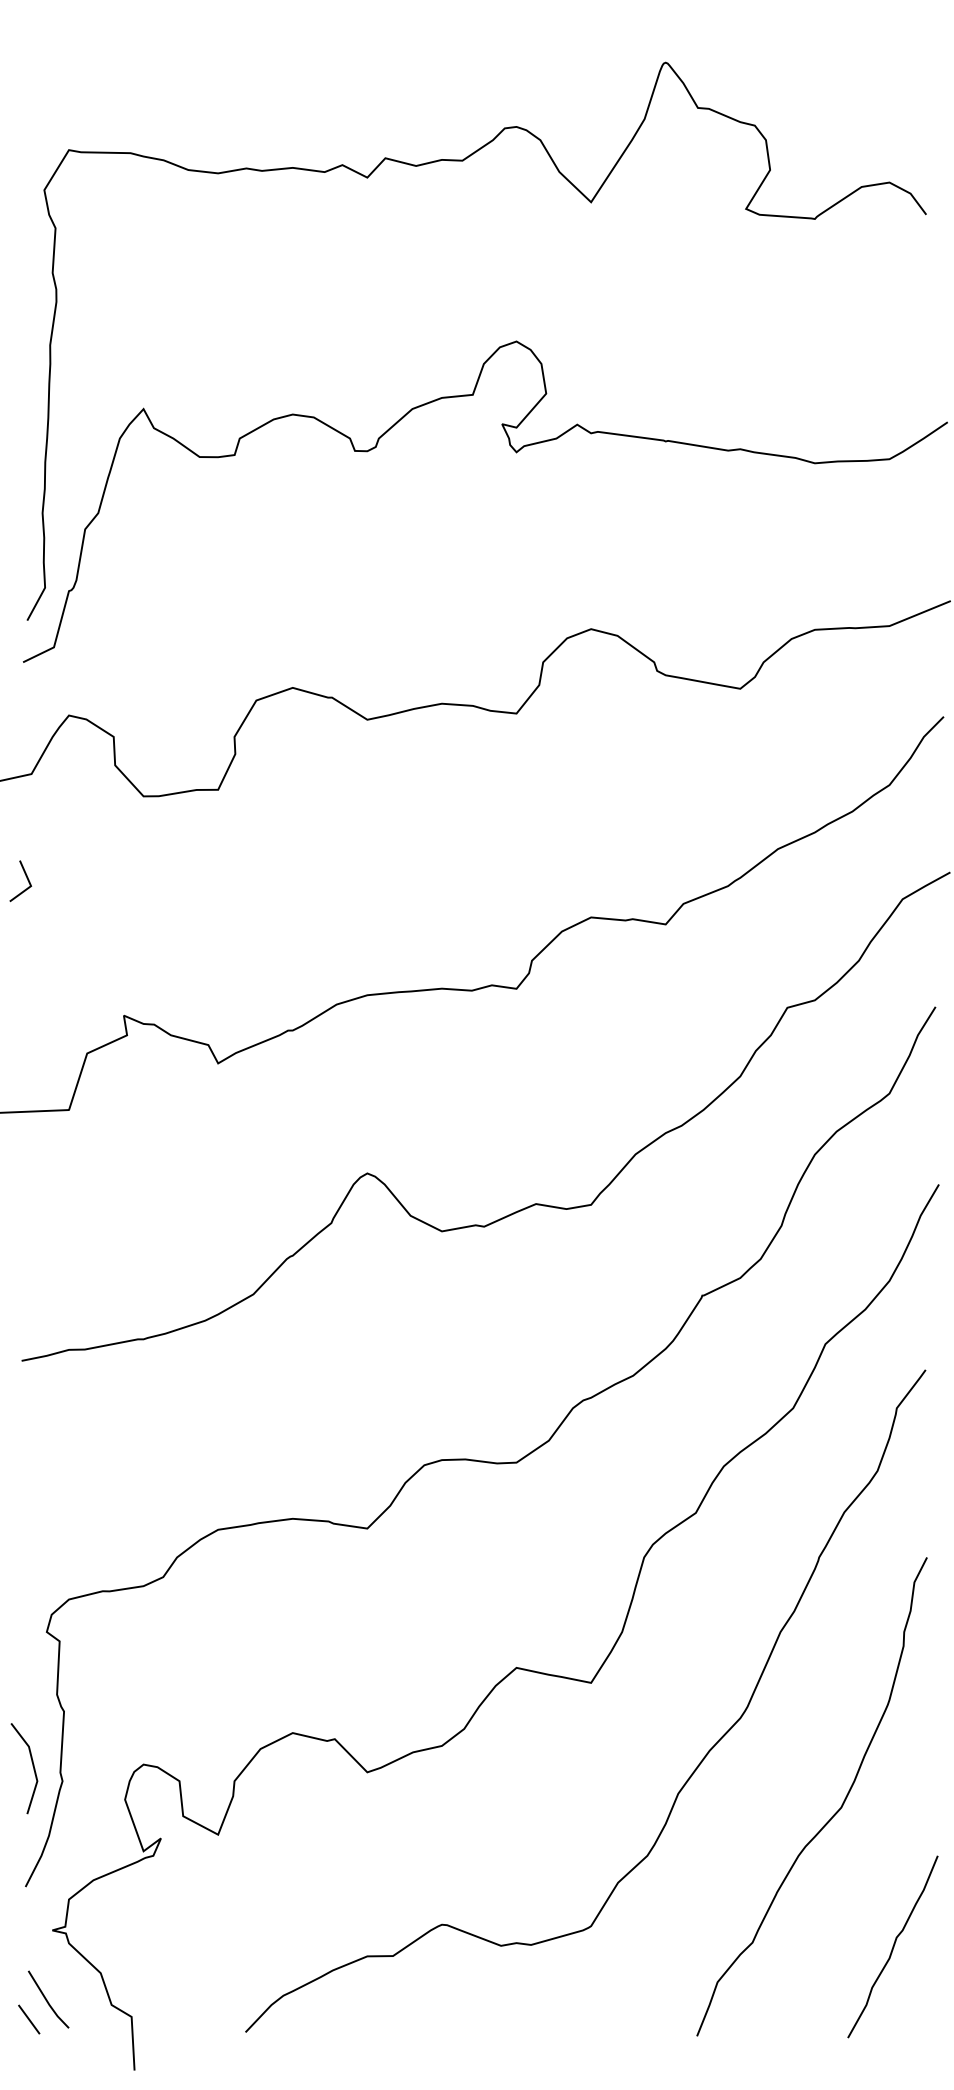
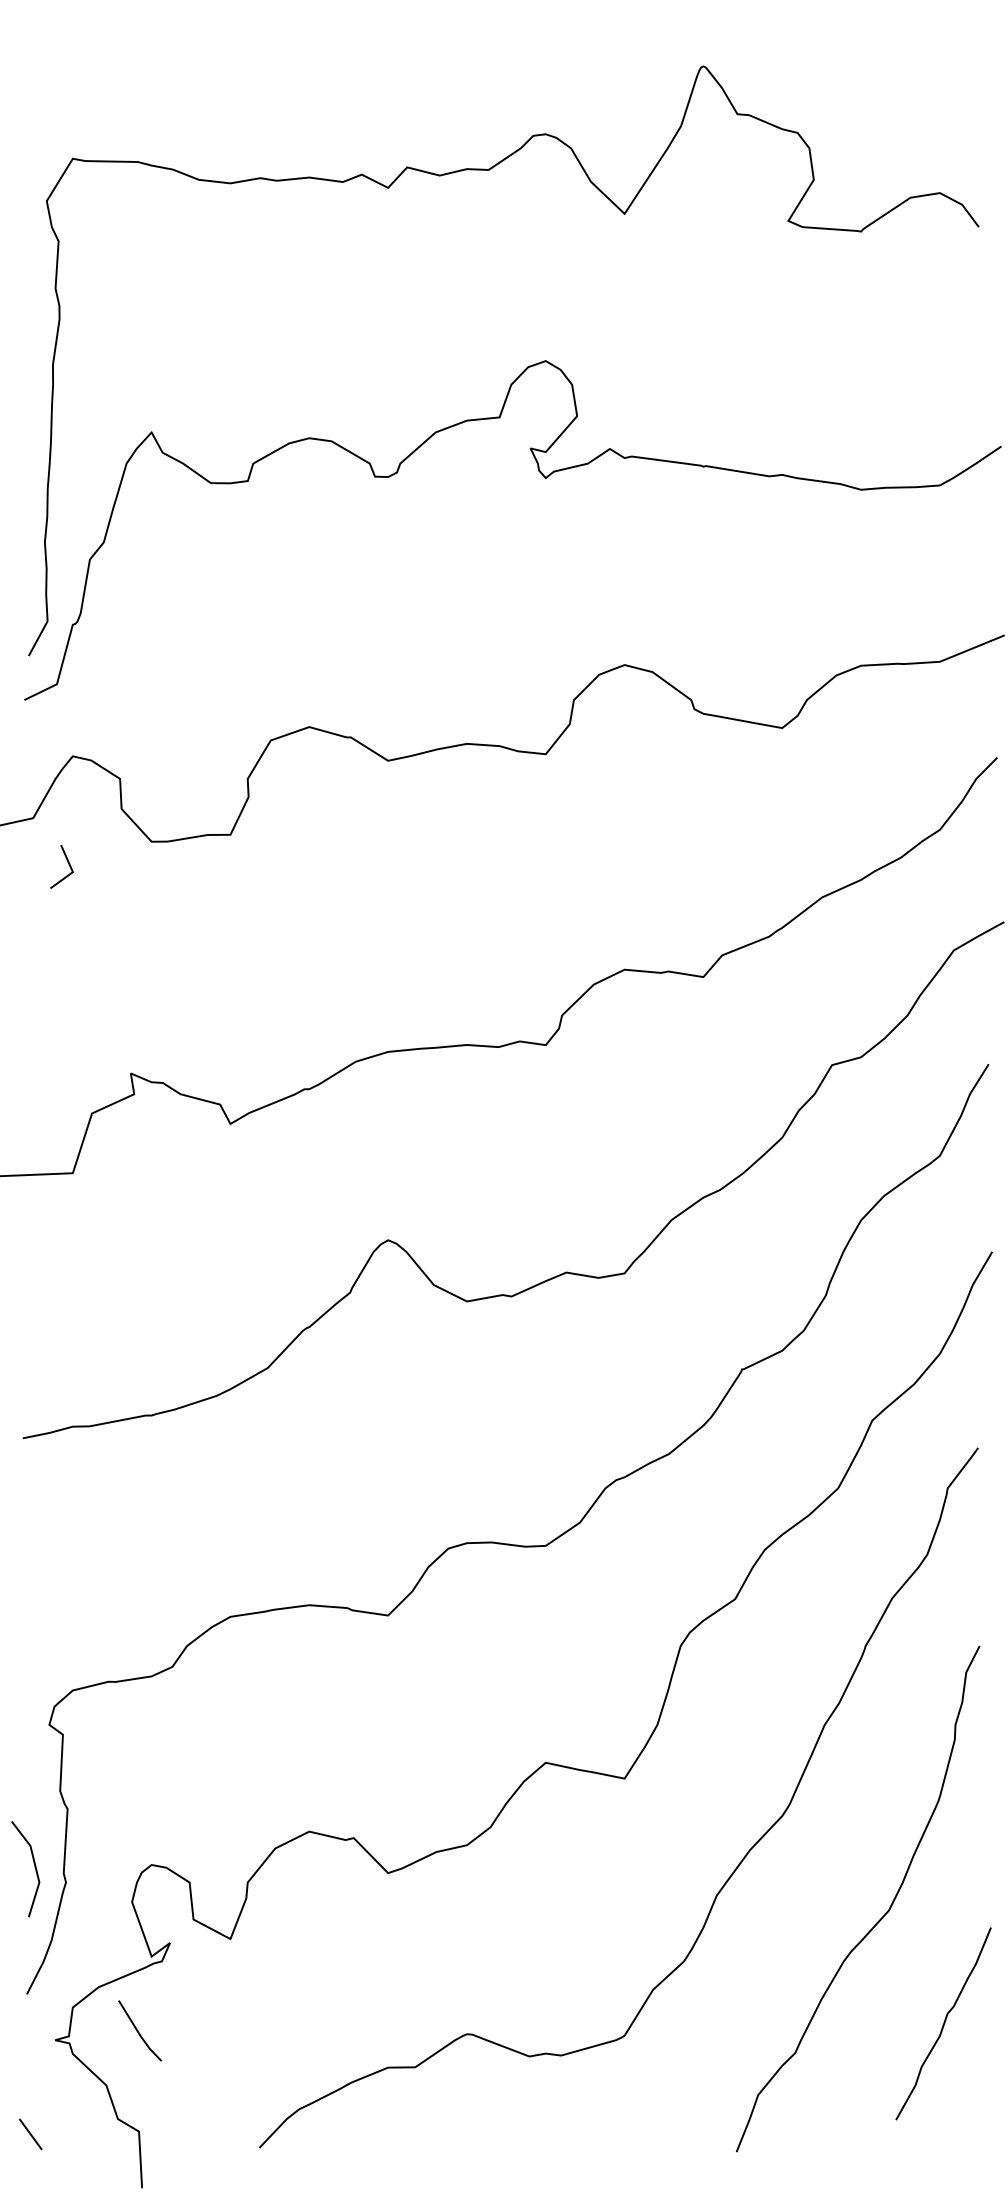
line: (26, 878) -> (68, 864), moved
curve: (892, 1946) -> (943, 2023), moved
line: (47, 1999) -> (138, 2030), moved

